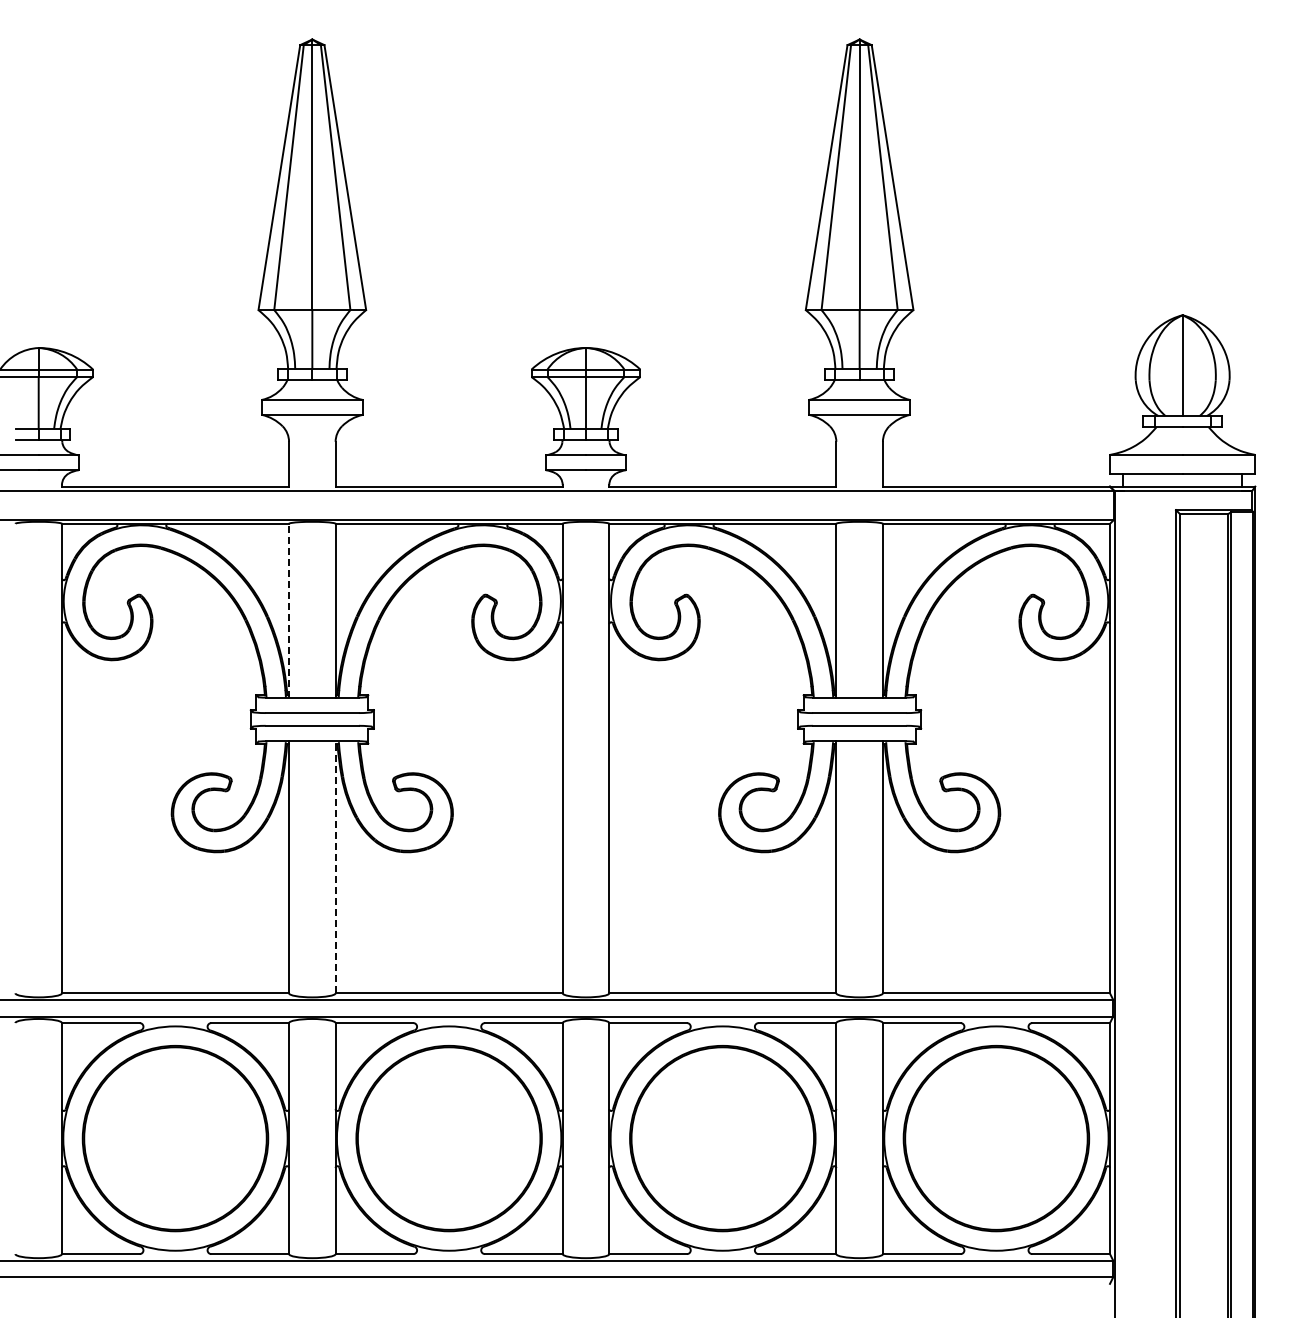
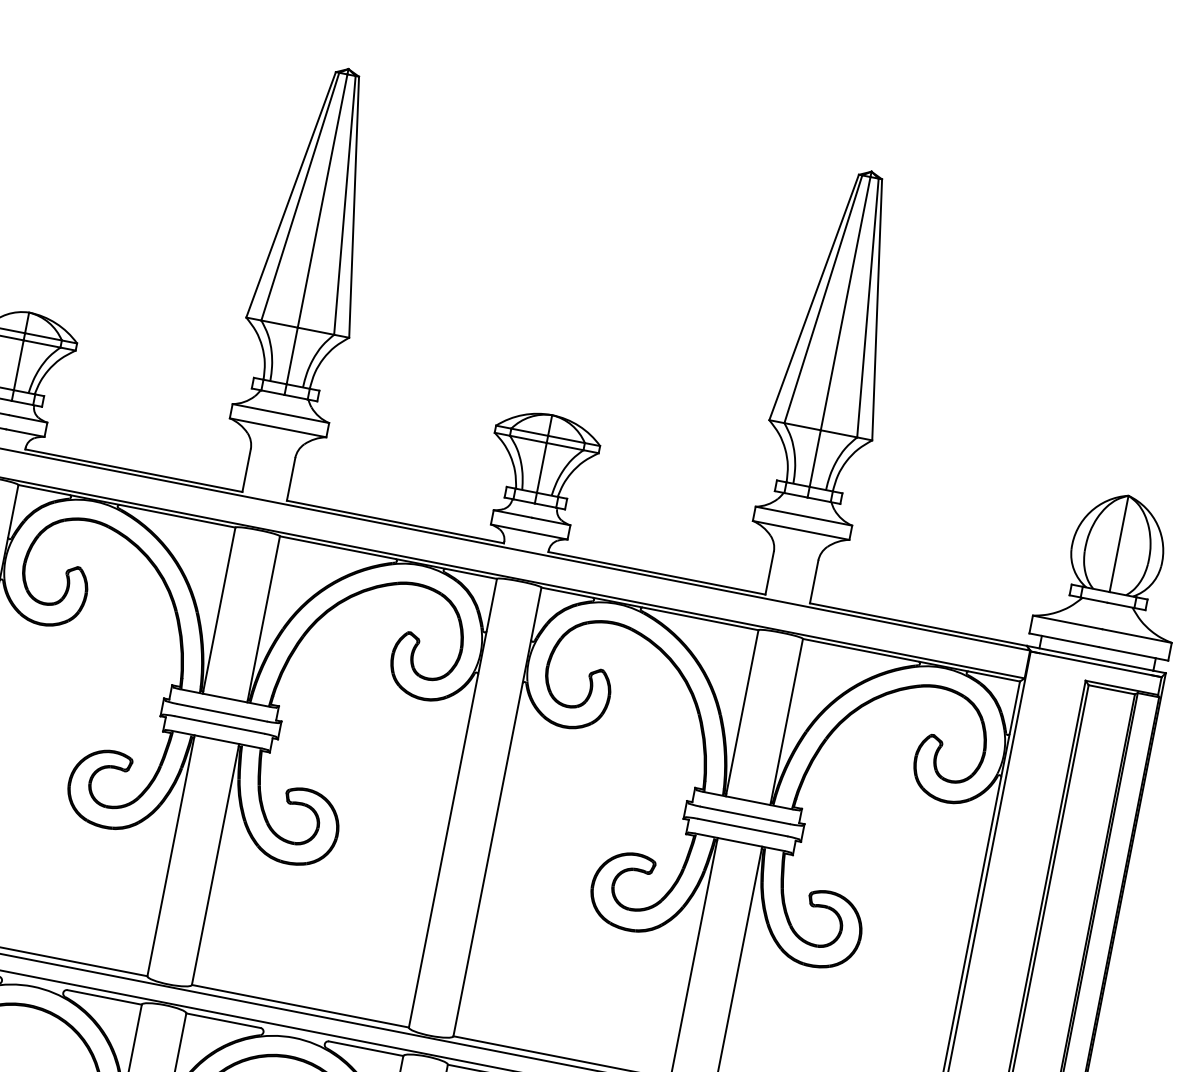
line: (289, 610) -> (219, 610), dashed -> solid
line: (335, 866) -> (215, 863), dashed -> solid

